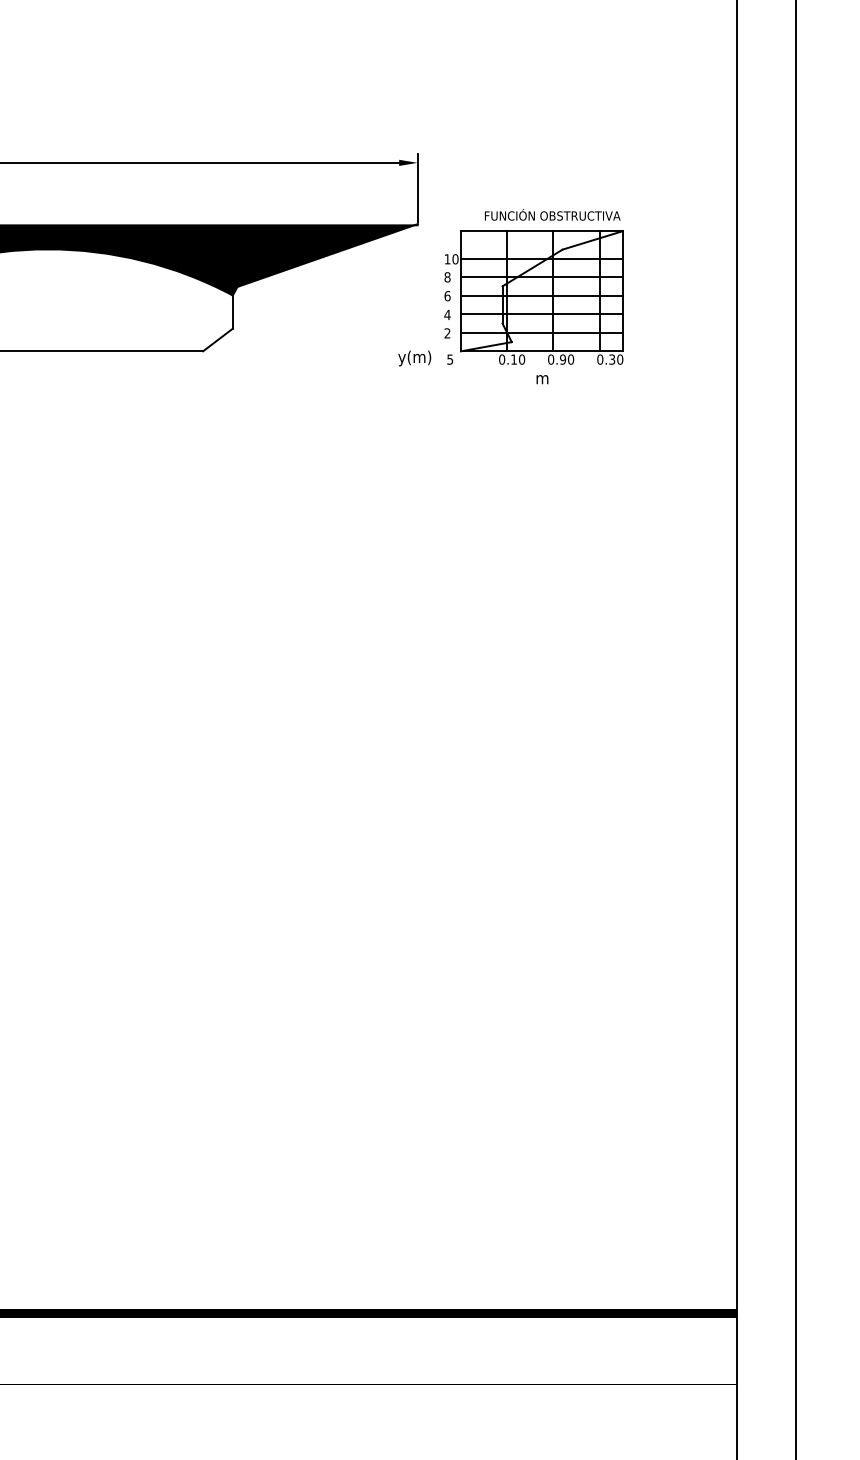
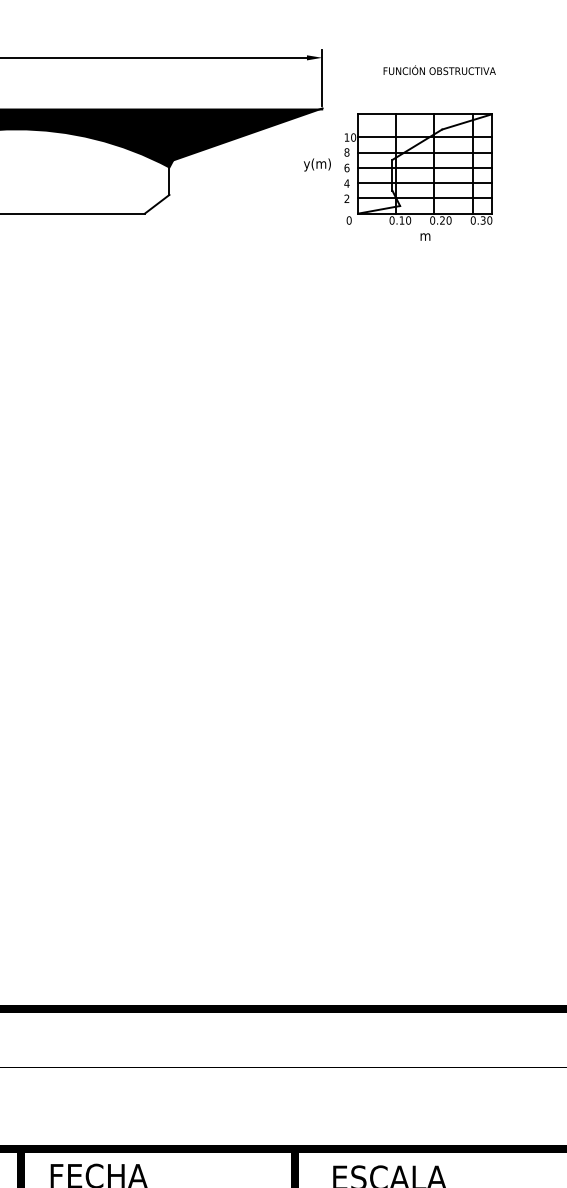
text: (552, 214) -> (439, 69), moved
text: (414, 358) -> (317, 165), moved
text: (450, 359) -> (349, 220), 5 -> 0
text: (563, 359) -> (442, 220), 0.90 -> 0.20

